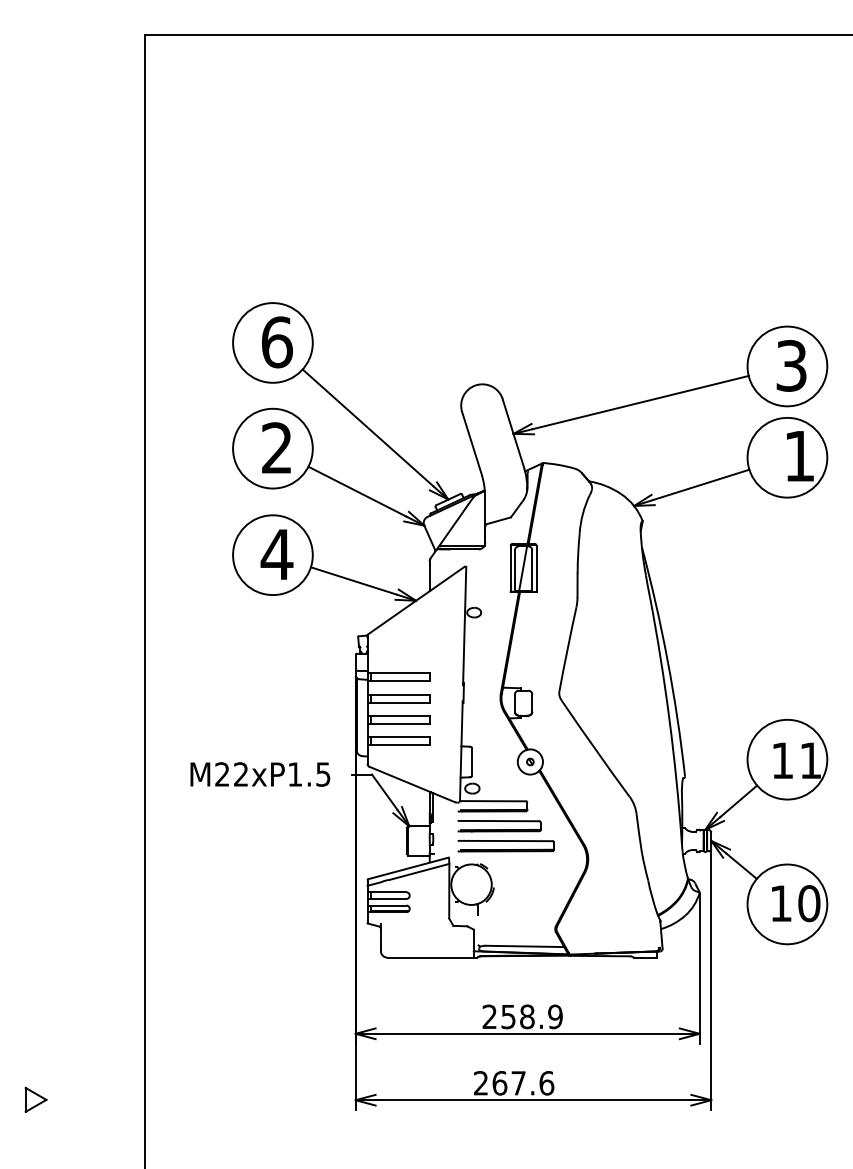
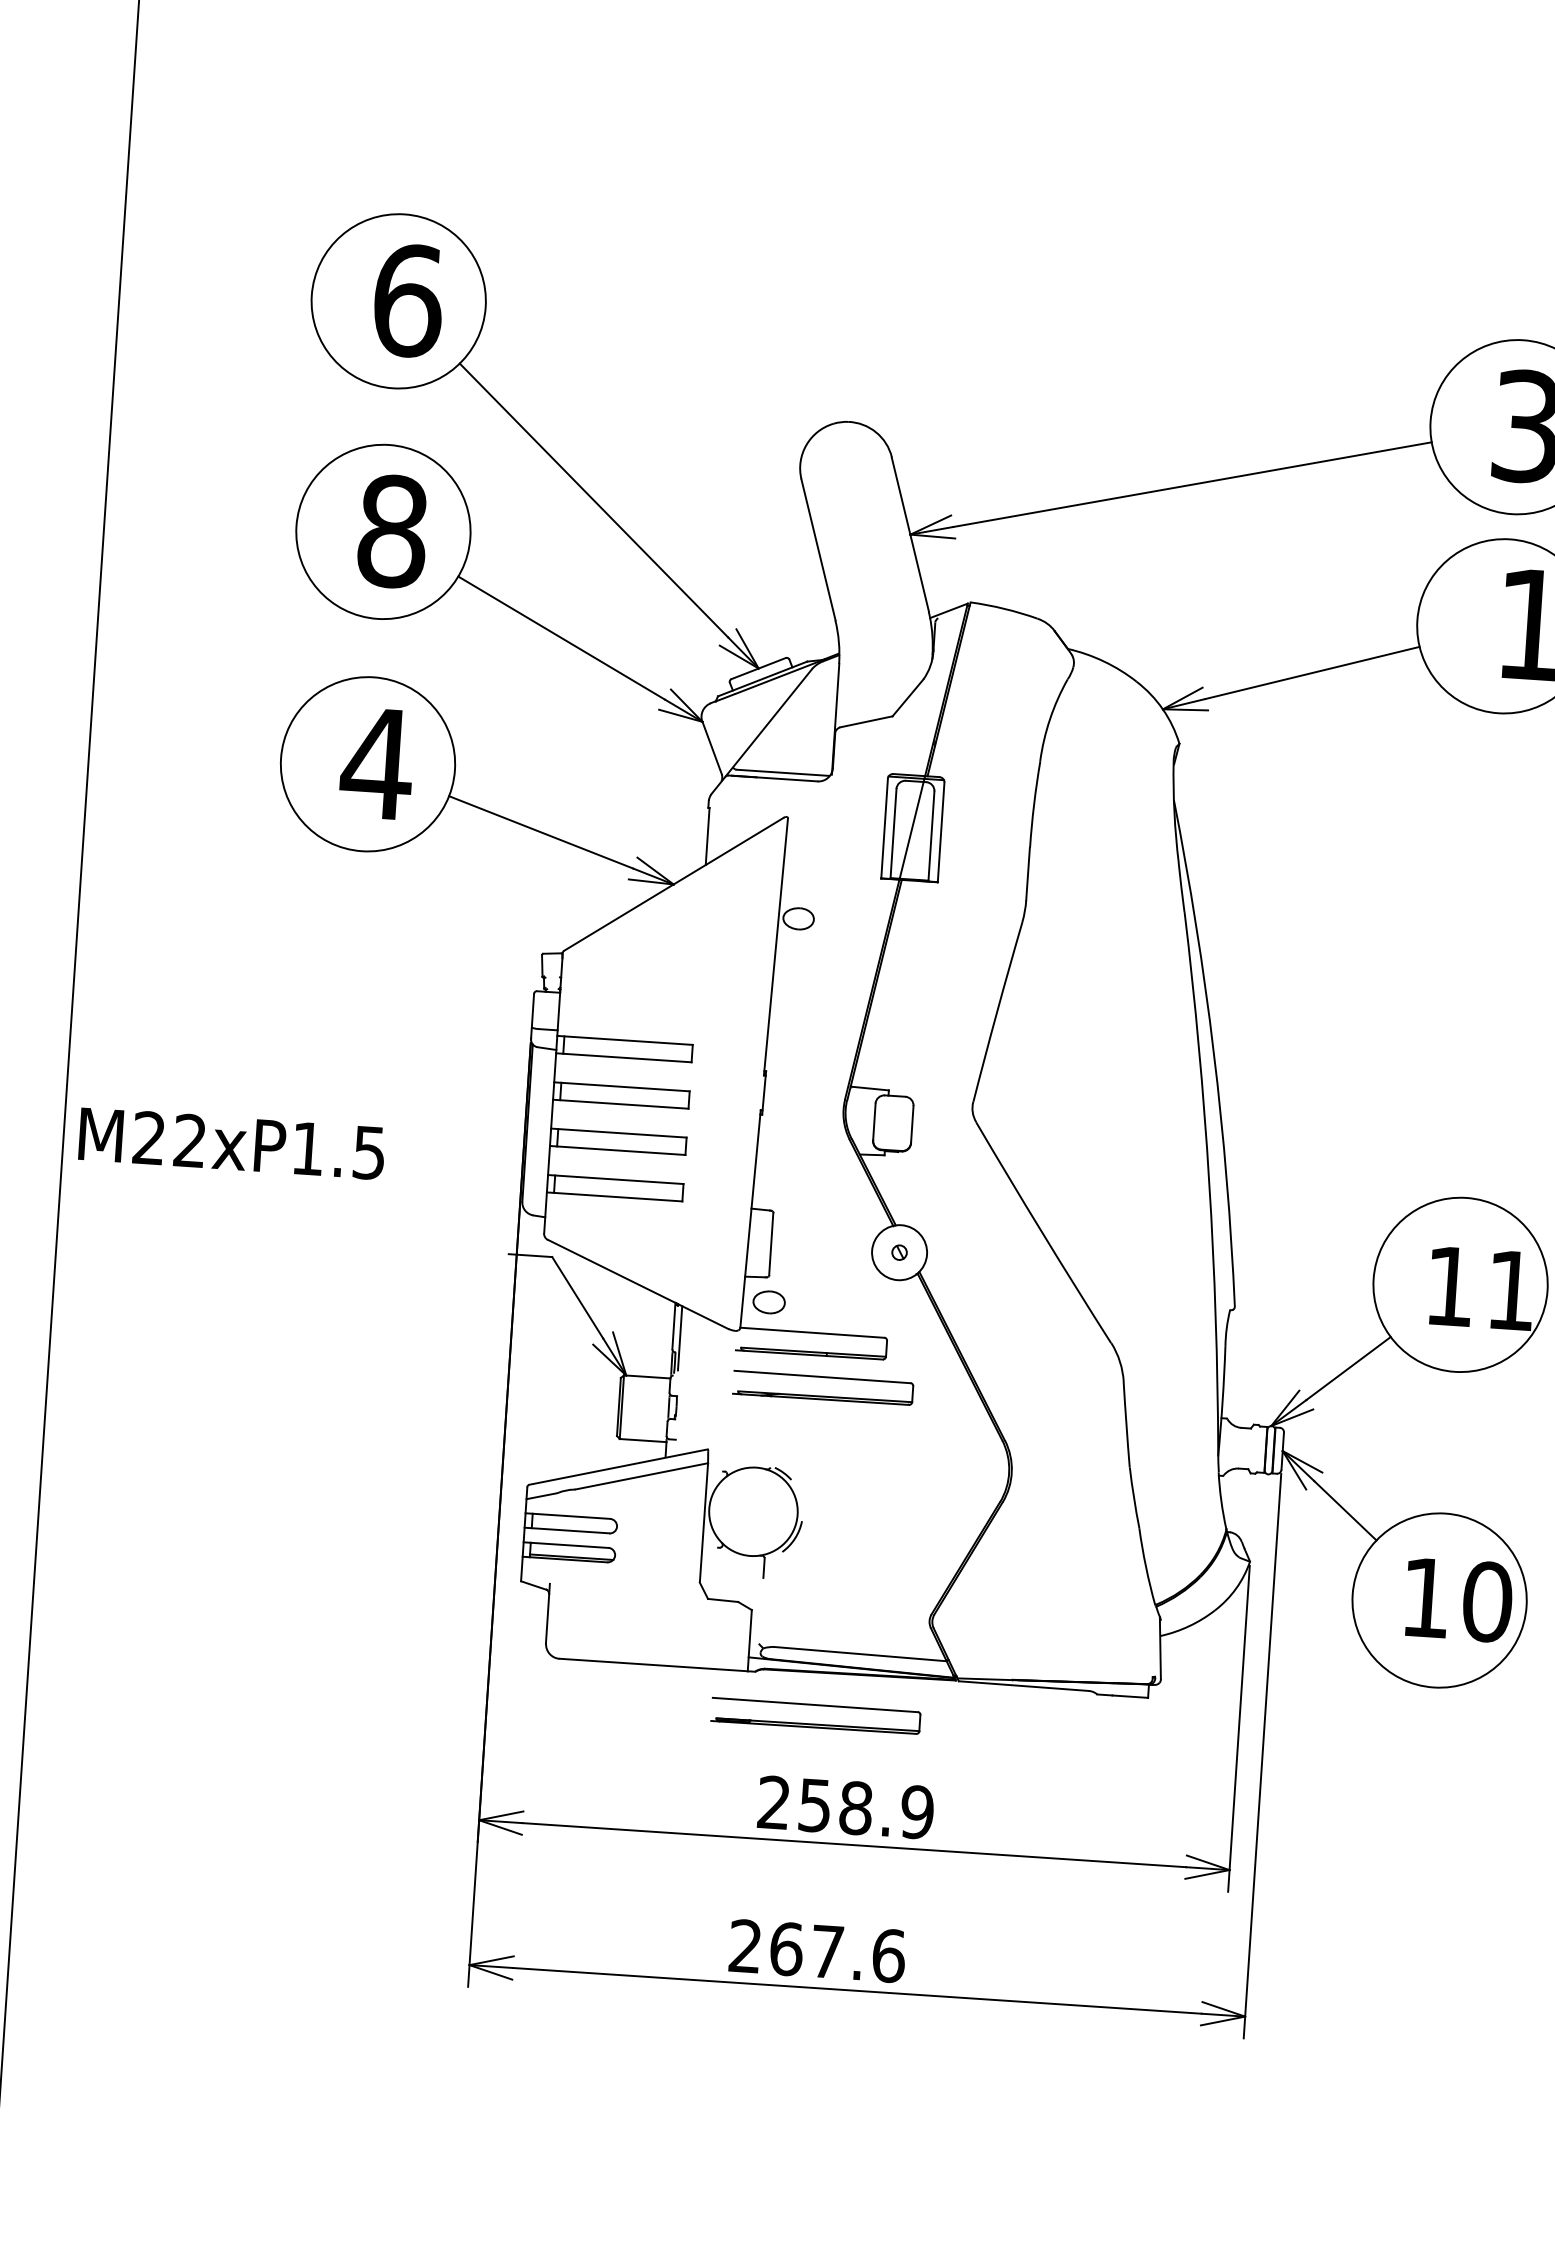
text: (276, 448) -> (391, 532), 2 -> 8
text: (260, 774) -> (232, 1143), moved
part: (505, 846) -> (814, 1716), moved

